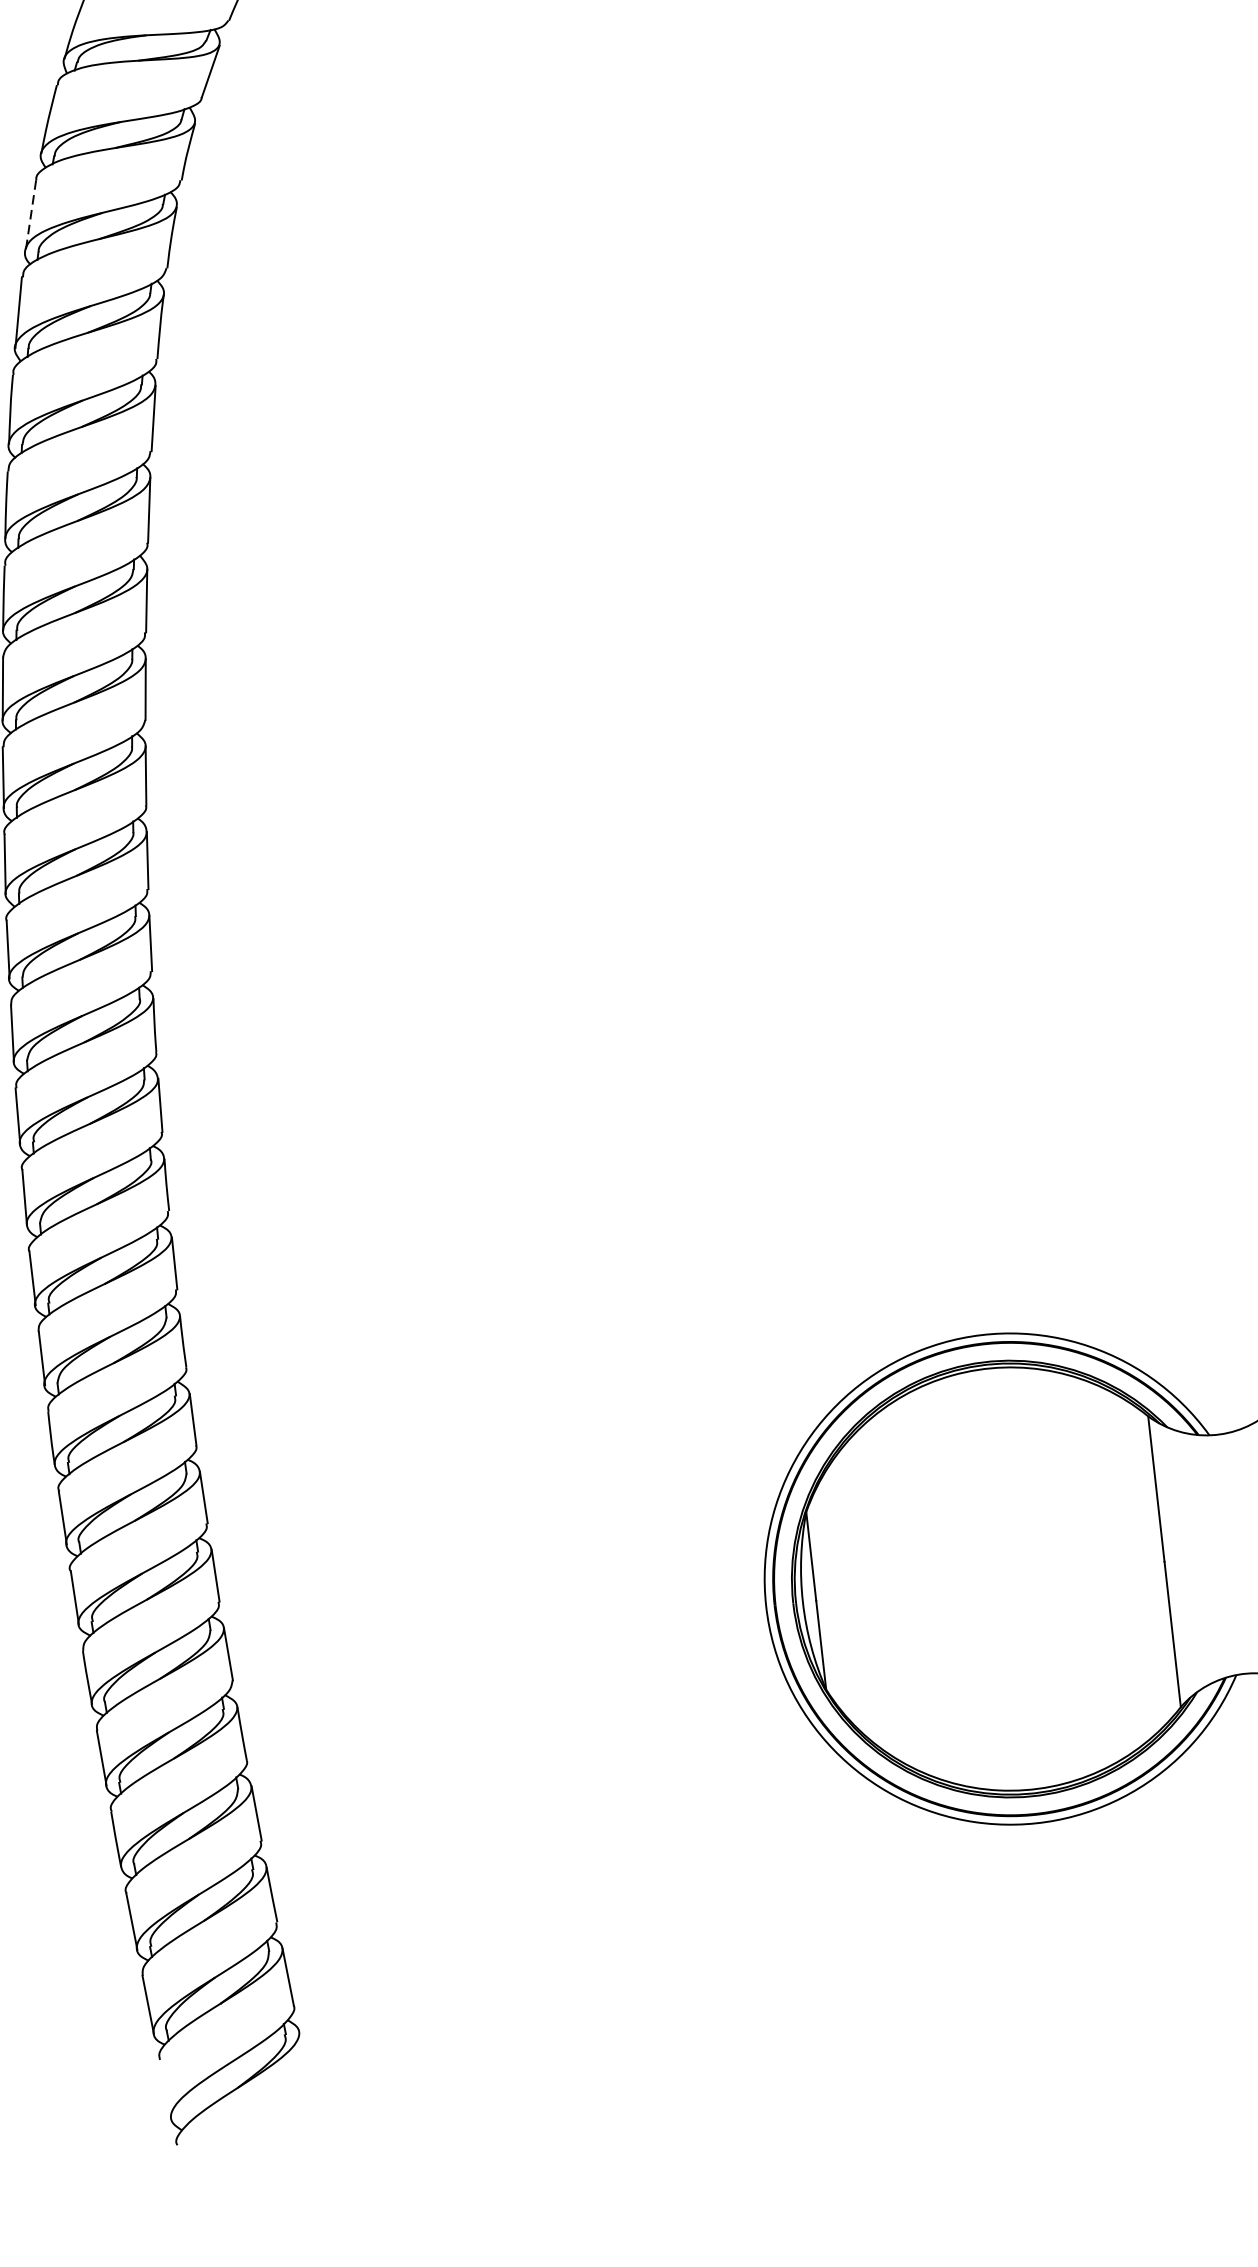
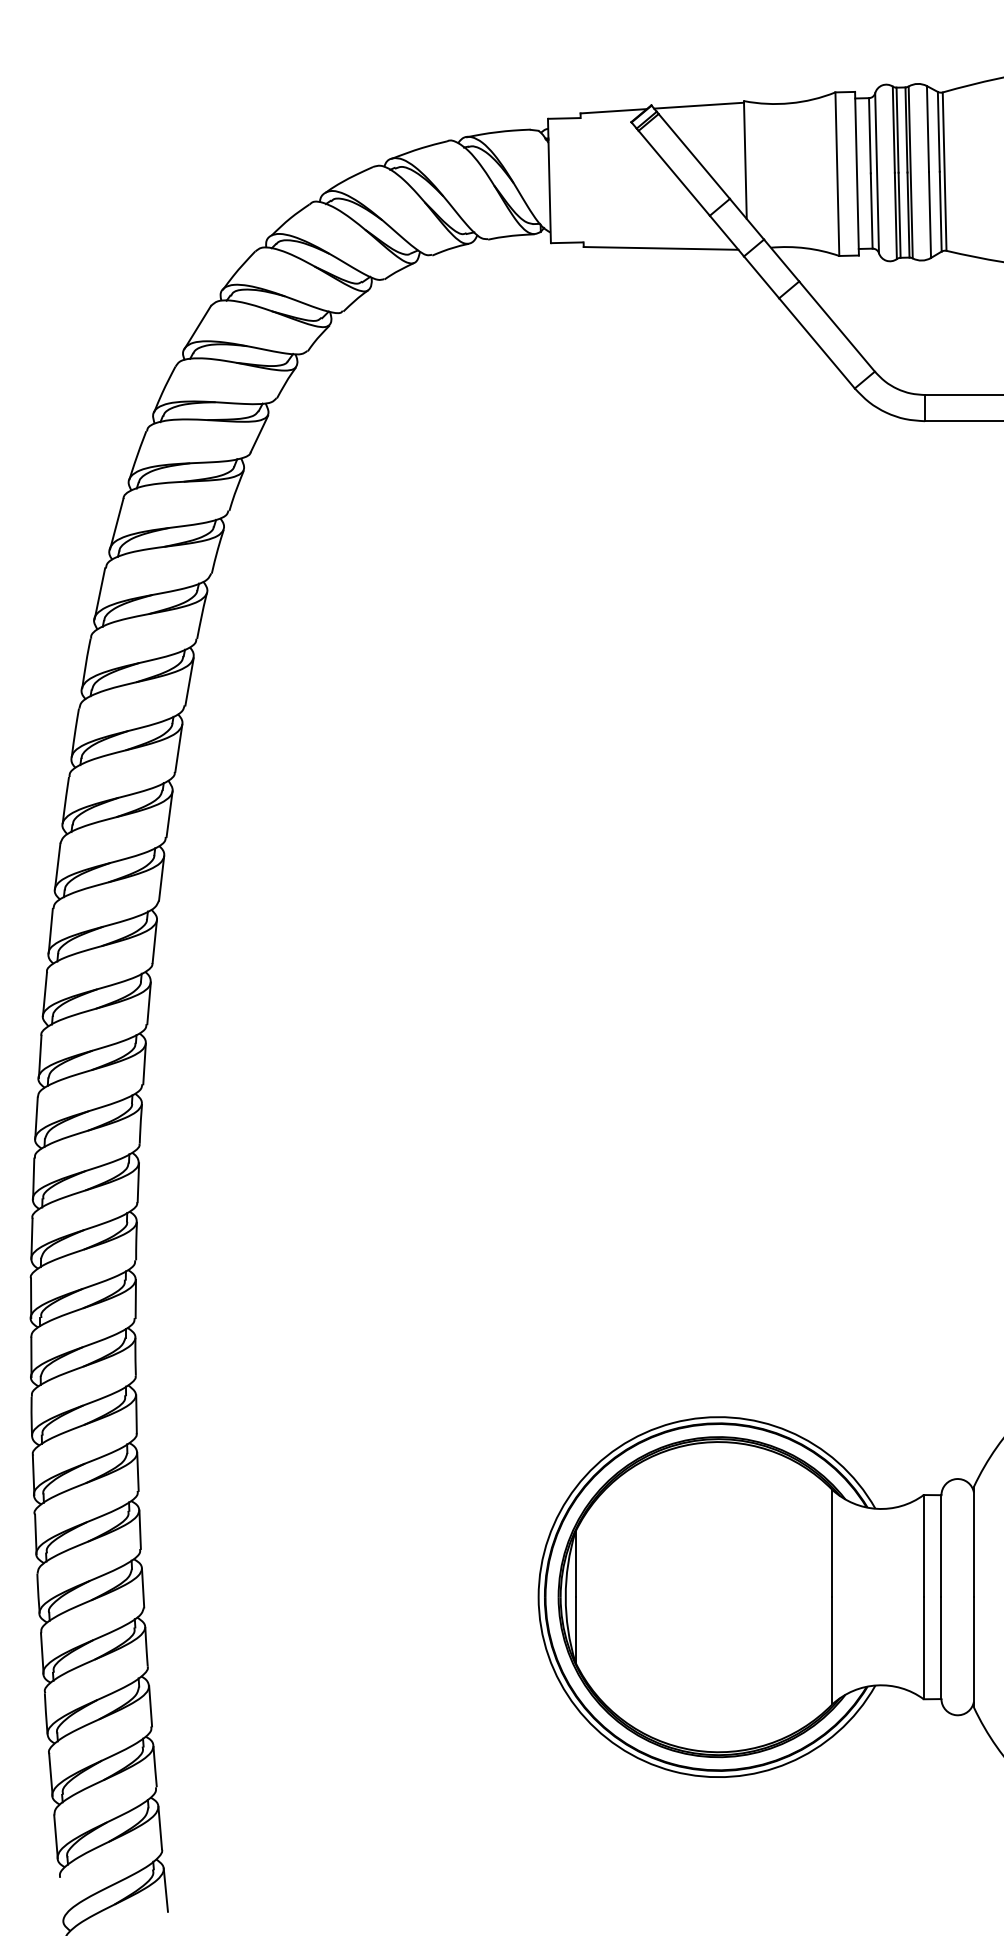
line: (30, 216) -> (116, 524), dashed -> solid
line: (304, 2059) -> (165, 1889), added

